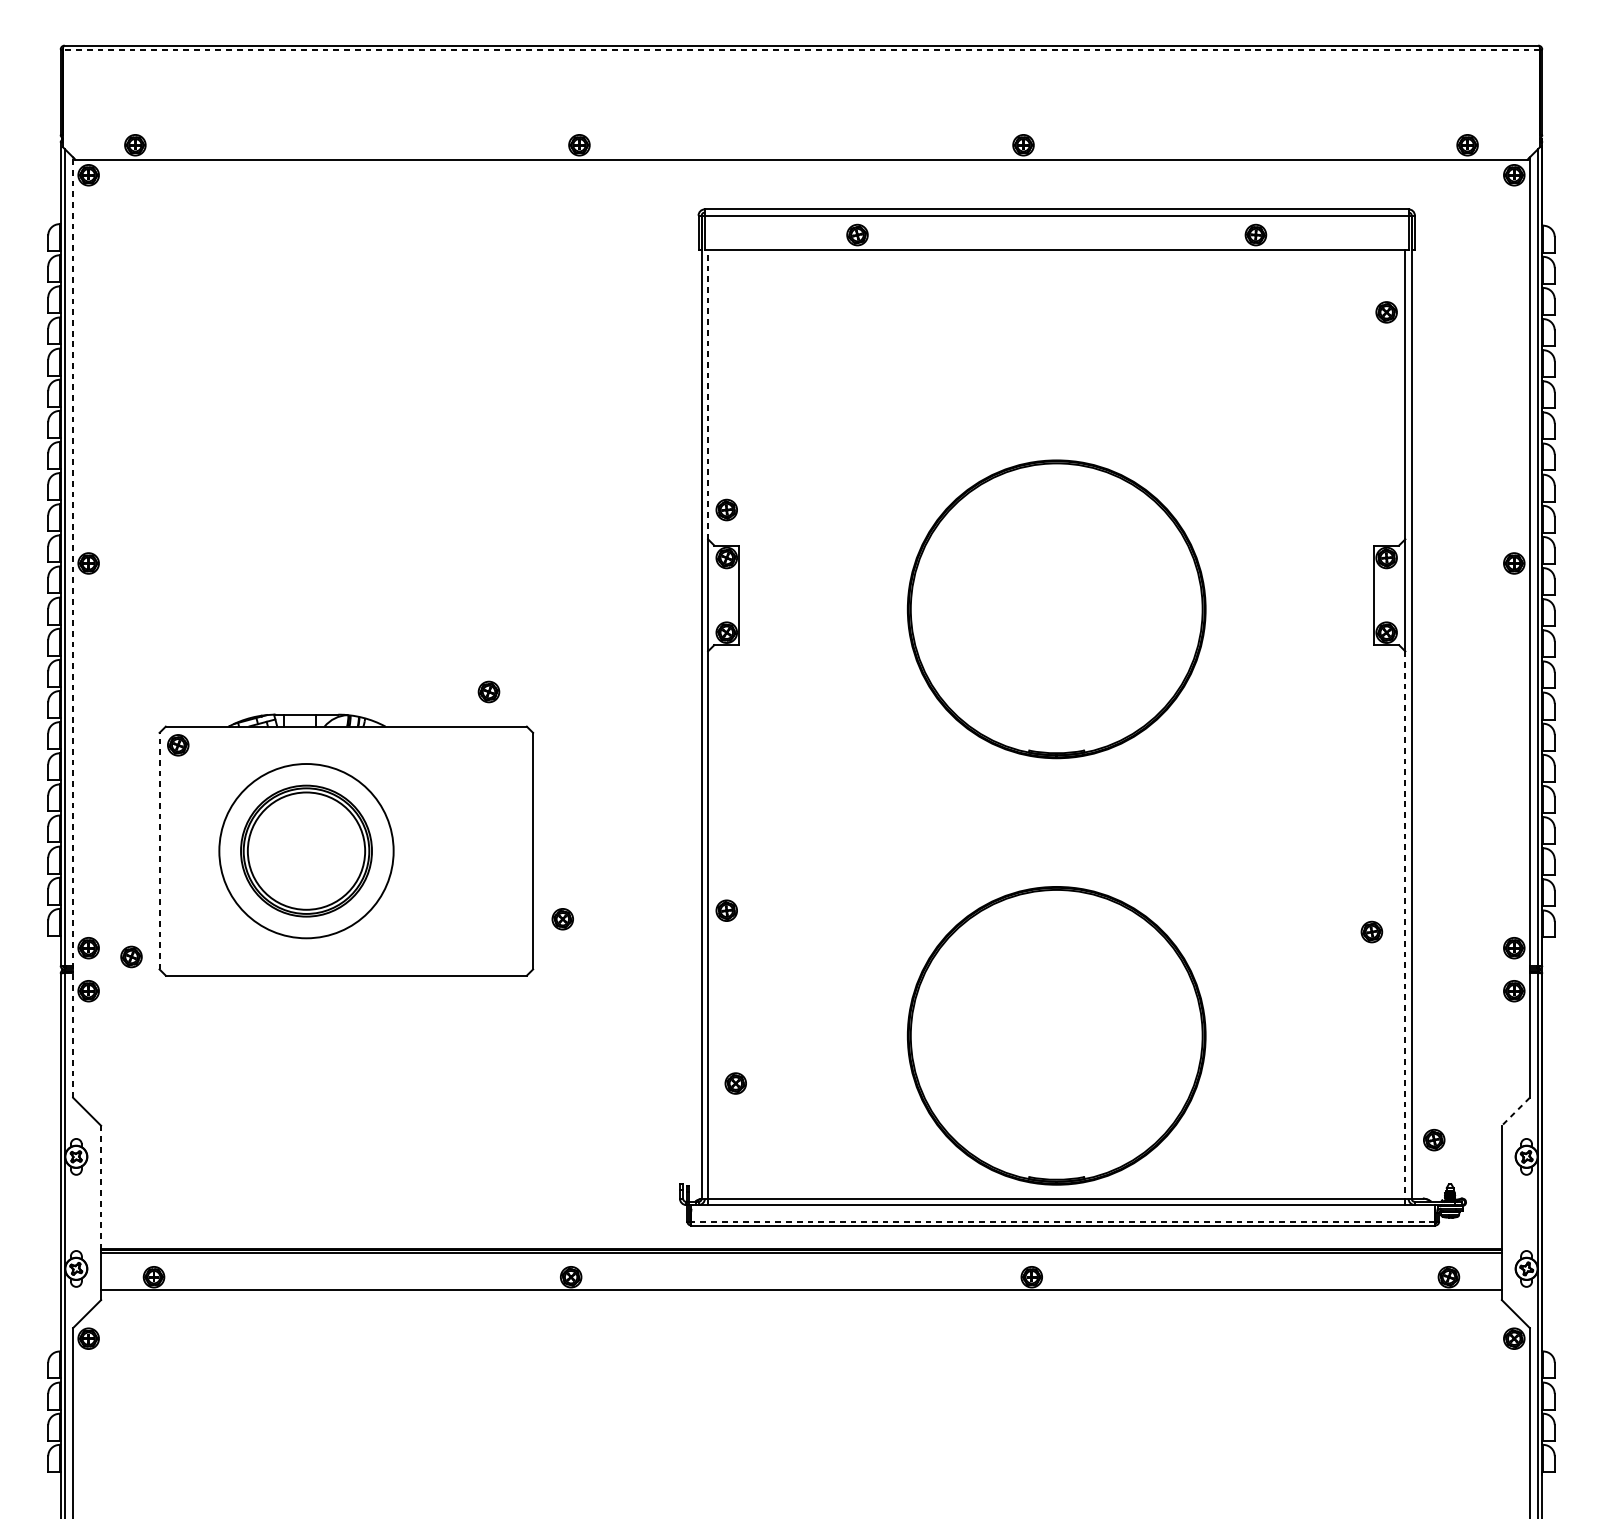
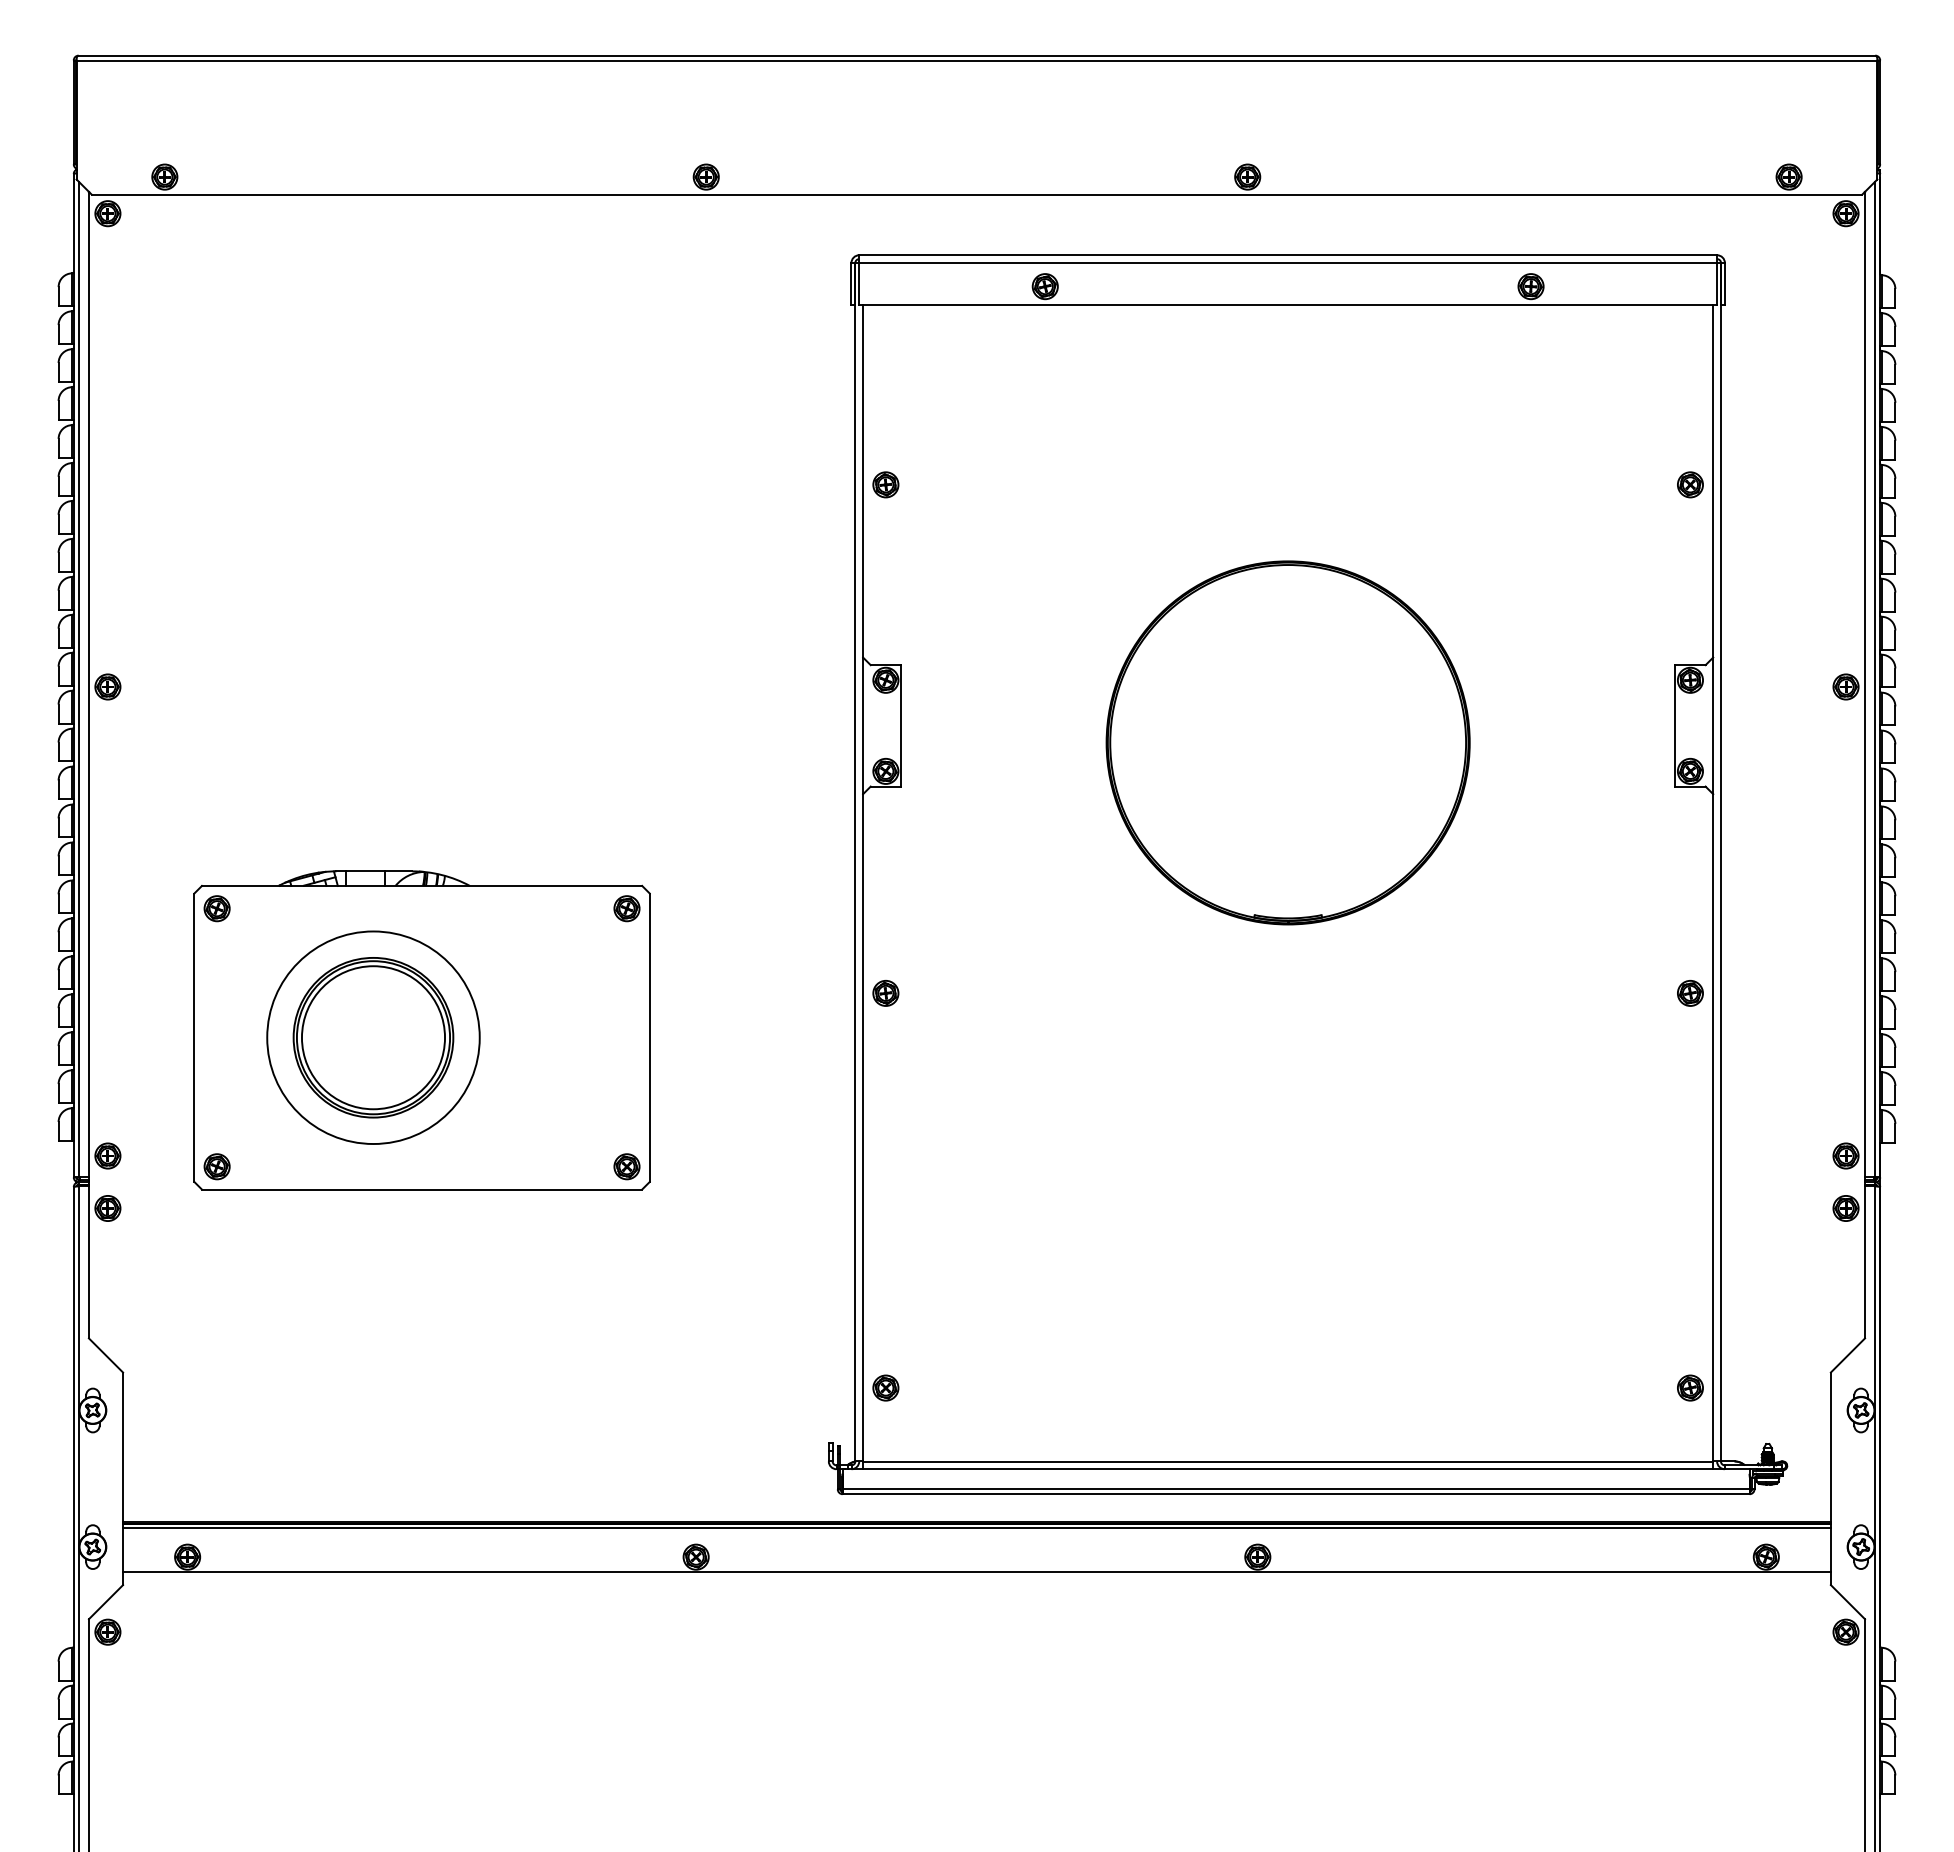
line: (801, 49) -> (976, 60), dashed -> solid
part: (1386, 312) -> (1690, 484), moved
line: (708, 394) -> (863, 480), dashed -> solid
part: (726, 509) -> (885, 484), moved
line: (72, 627) -> (88, 764), dashed -> solid
part: (488, 691) -> (626, 908), moved
line: (159, 850) -> (194, 1037), dashed -> solid
part: (726, 910) -> (885, 993), moved
part: (562, 919) -> (626, 1166), moved
line: (1405, 924) -> (1713, 1127), dashed -> solid
part: (1371, 932) -> (1690, 993), moved
part: (130, 956) -> (216, 1166), moved
part: (1056, 1035) -> (1287, 1262), removed
part: (735, 1083) -> (885, 1387), moved
line: (1515, 1111) -> (1847, 1355), dashed -> solid
part: (1434, 1139) -> (1690, 1387), moved
line: (101, 1187) -> (123, 1447), dashed -> solid
line: (1063, 1221) -> (1296, 1489), dashed -> solid

